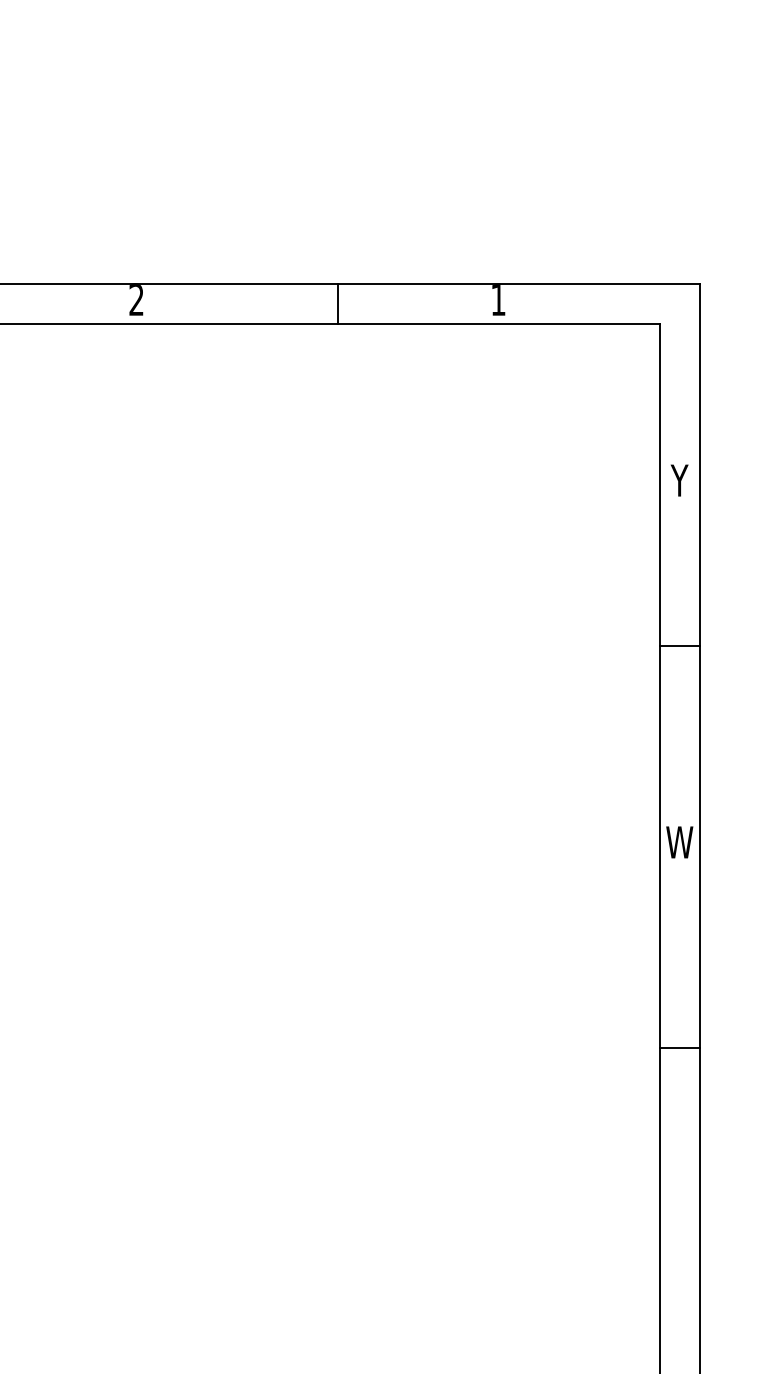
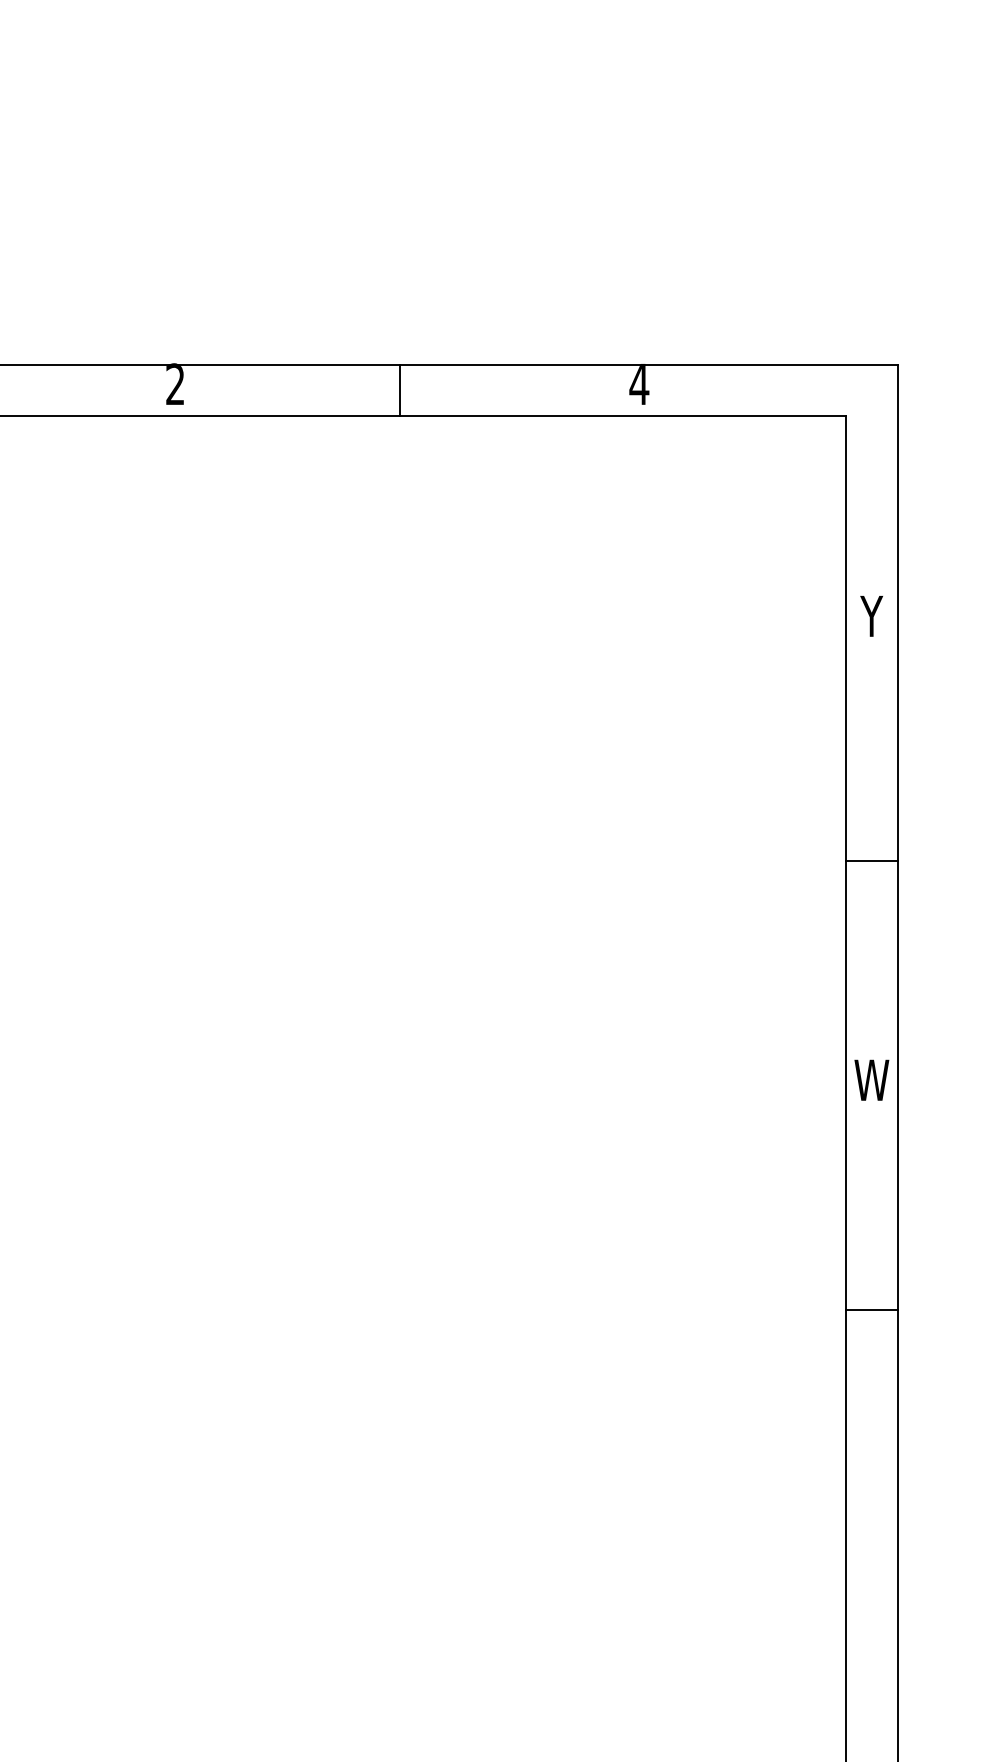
text: (498, 300) -> (639, 385), 1 -> 4
line: (337, 304) -> (399, 390), moved
line: (679, 646) -> (871, 861), moved
line: (679, 1047) -> (871, 1309), moved

